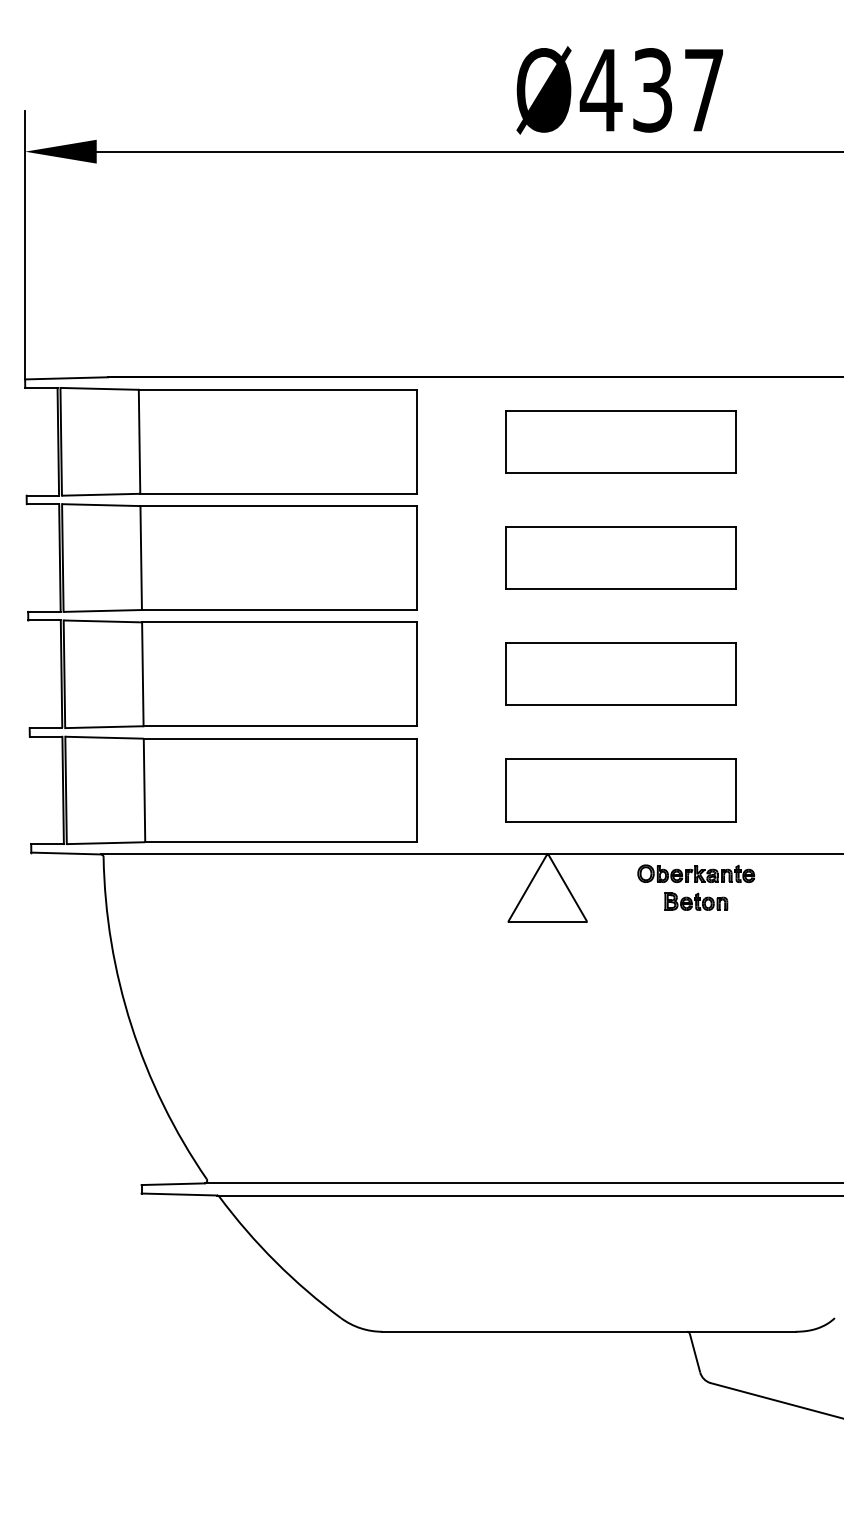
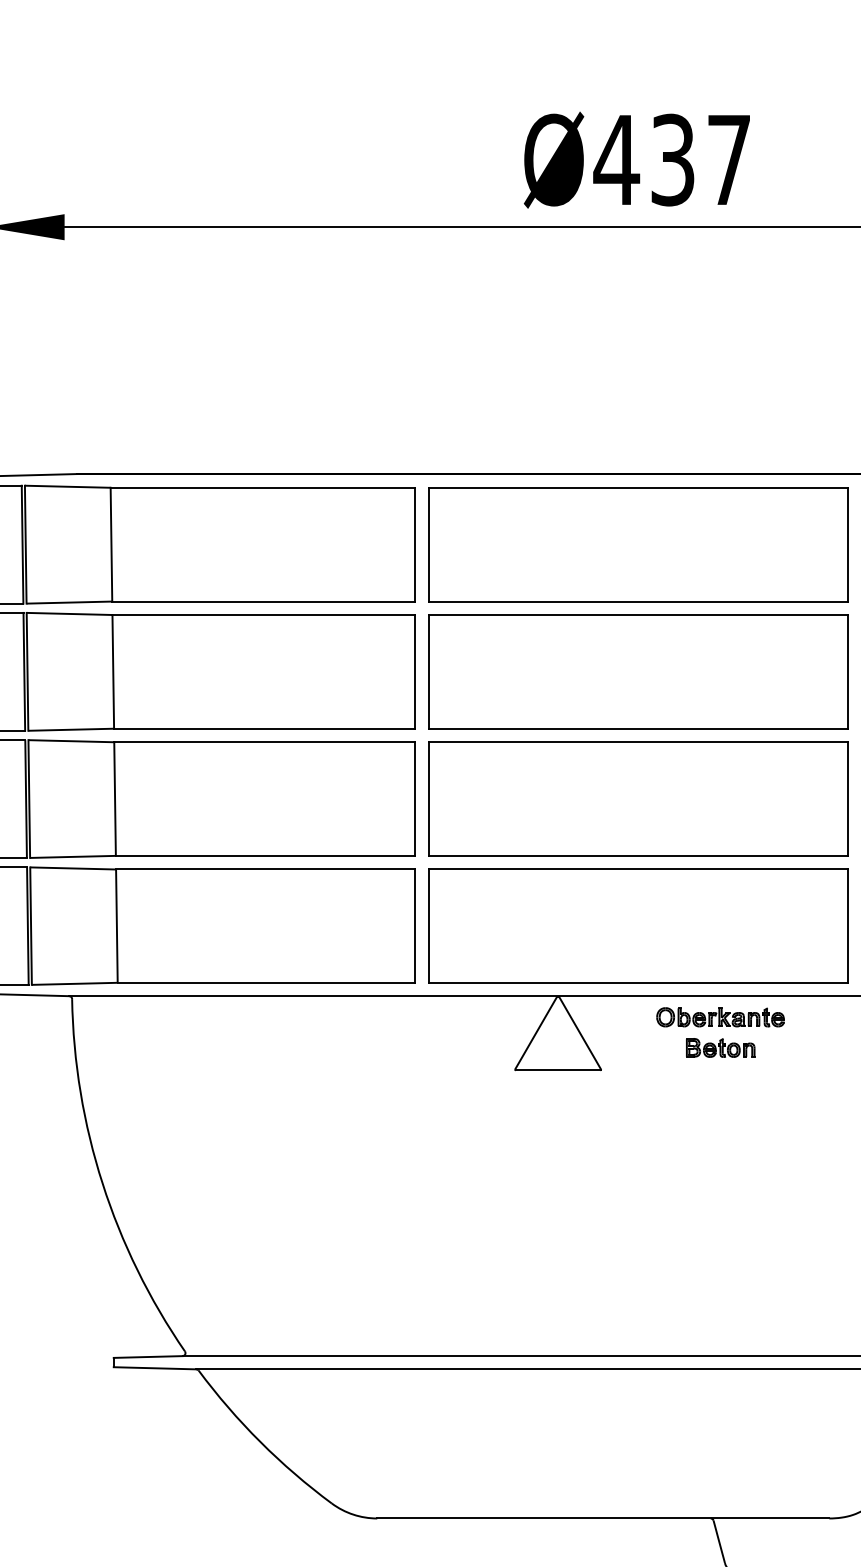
part: (621, 441) -> (638, 544), size x1.67
part: (621, 557) -> (638, 671), size x1.67
part: (621, 673) -> (638, 798), size x1.67
part: (621, 790) -> (638, 926), size x1.67

